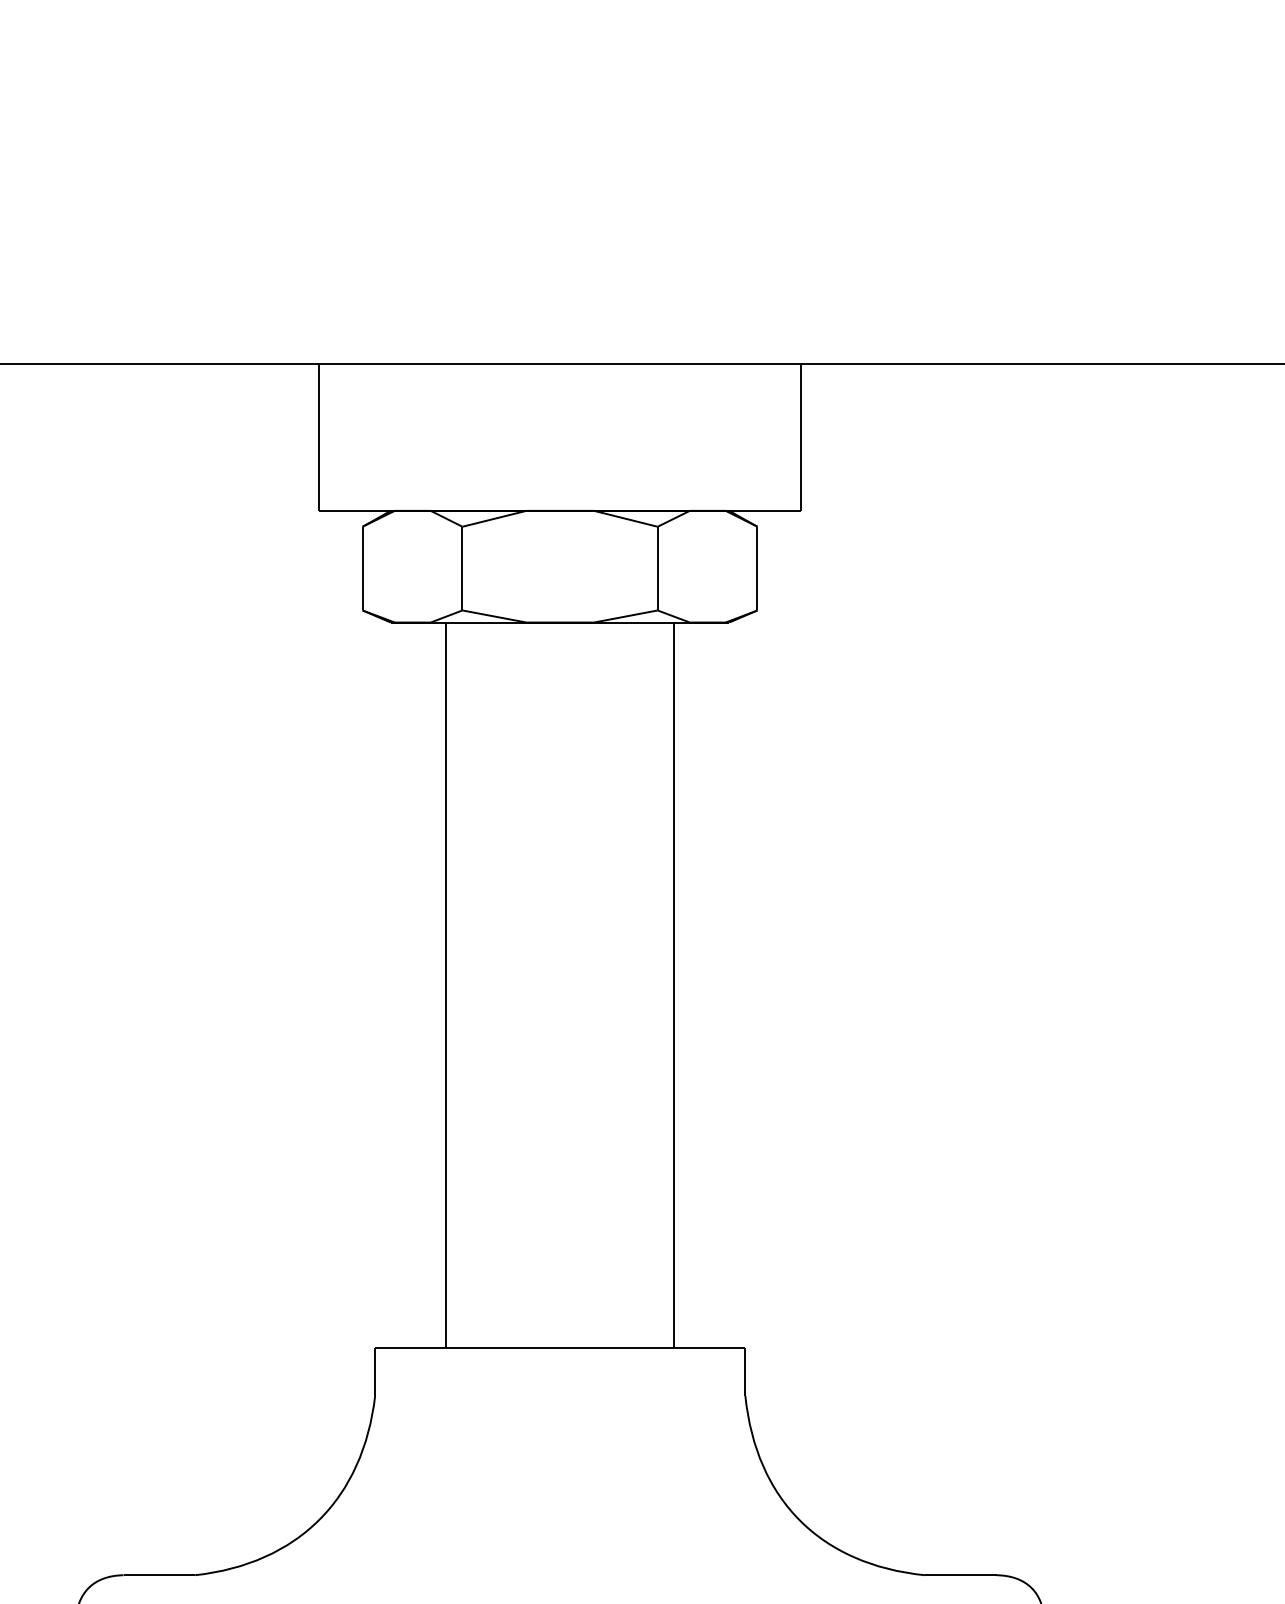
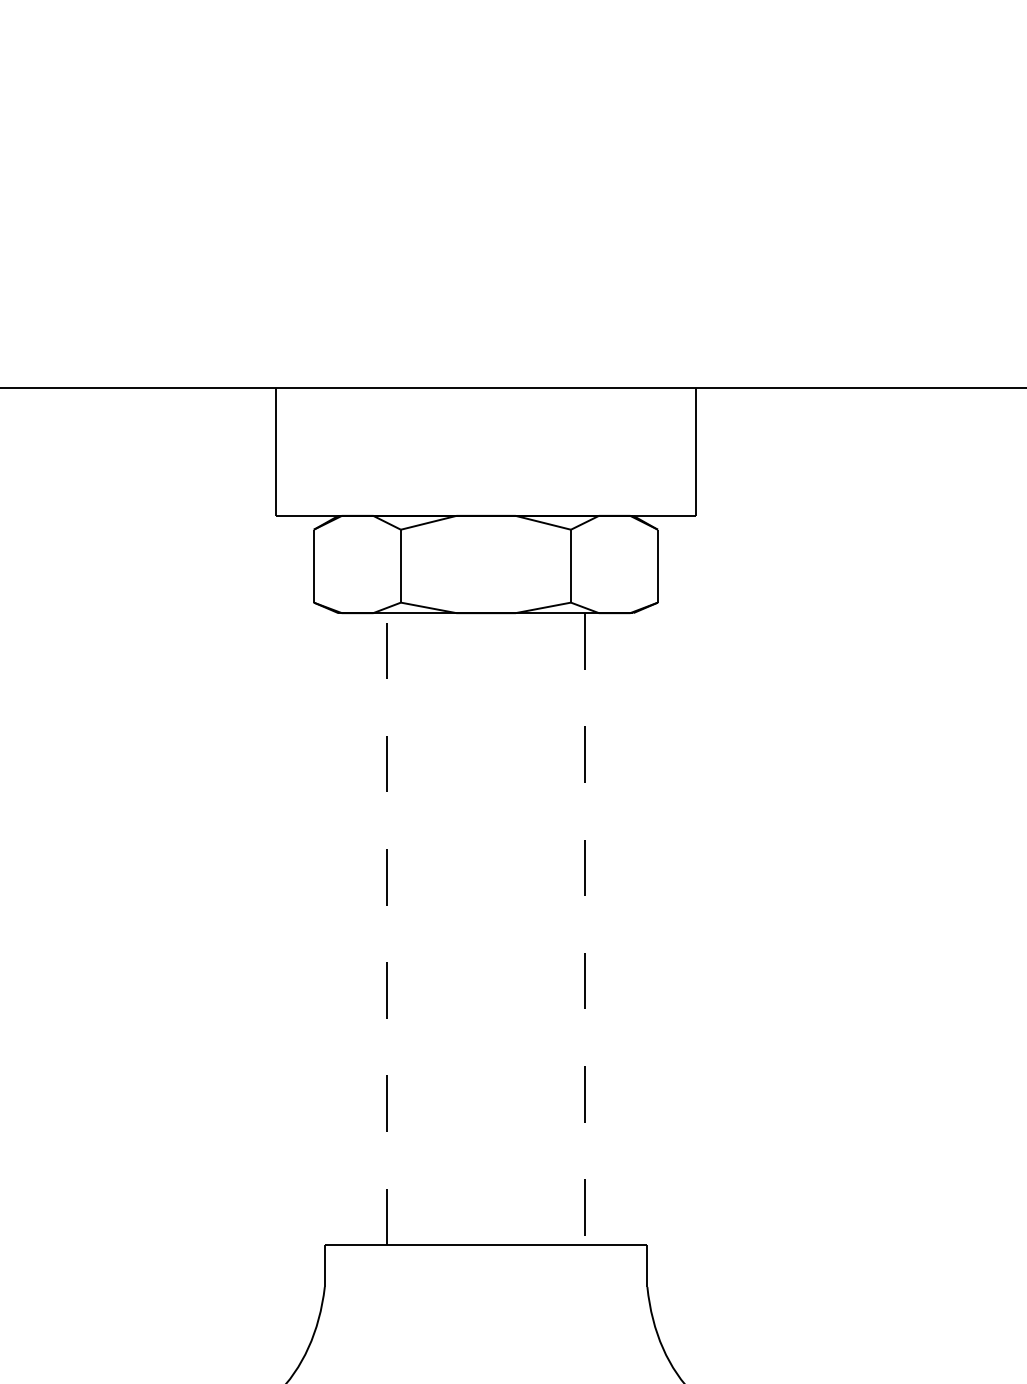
line: (446, 985) -> (386, 929), solid -> dashed
line: (673, 985) -> (584, 929), solid -> dashed

